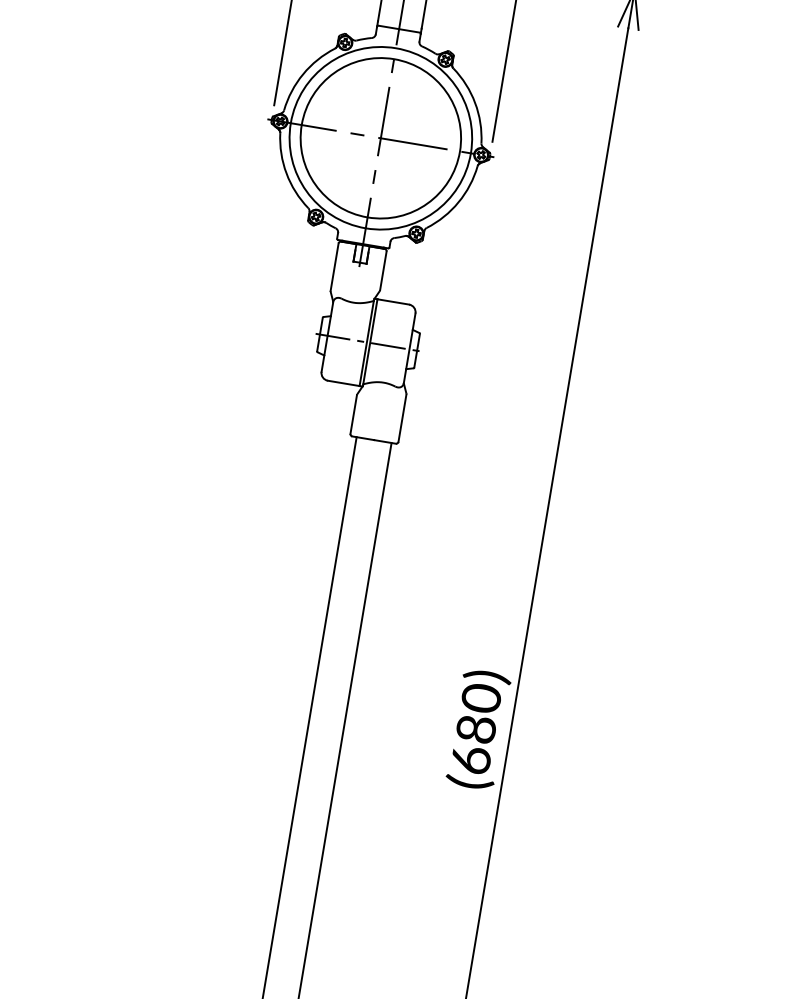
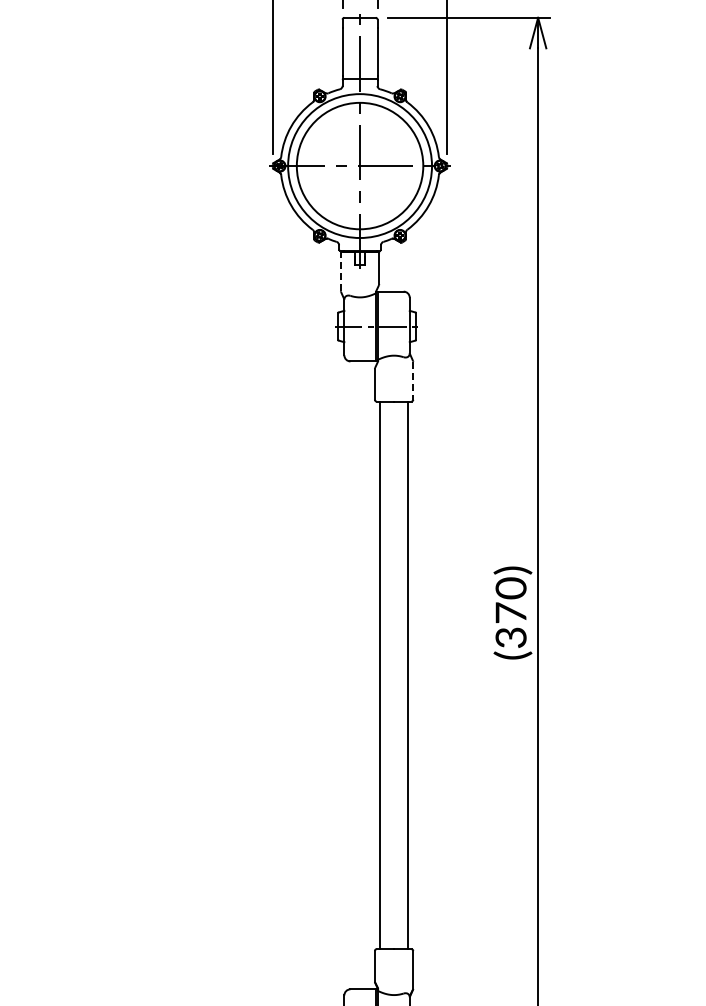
line: (334, 267) -> (340, 272), solid -> dashed
line: (402, 417) -> (413, 380), solid -> dashed
text: (473, 743) -> (510, 624), (680) -> (370)

